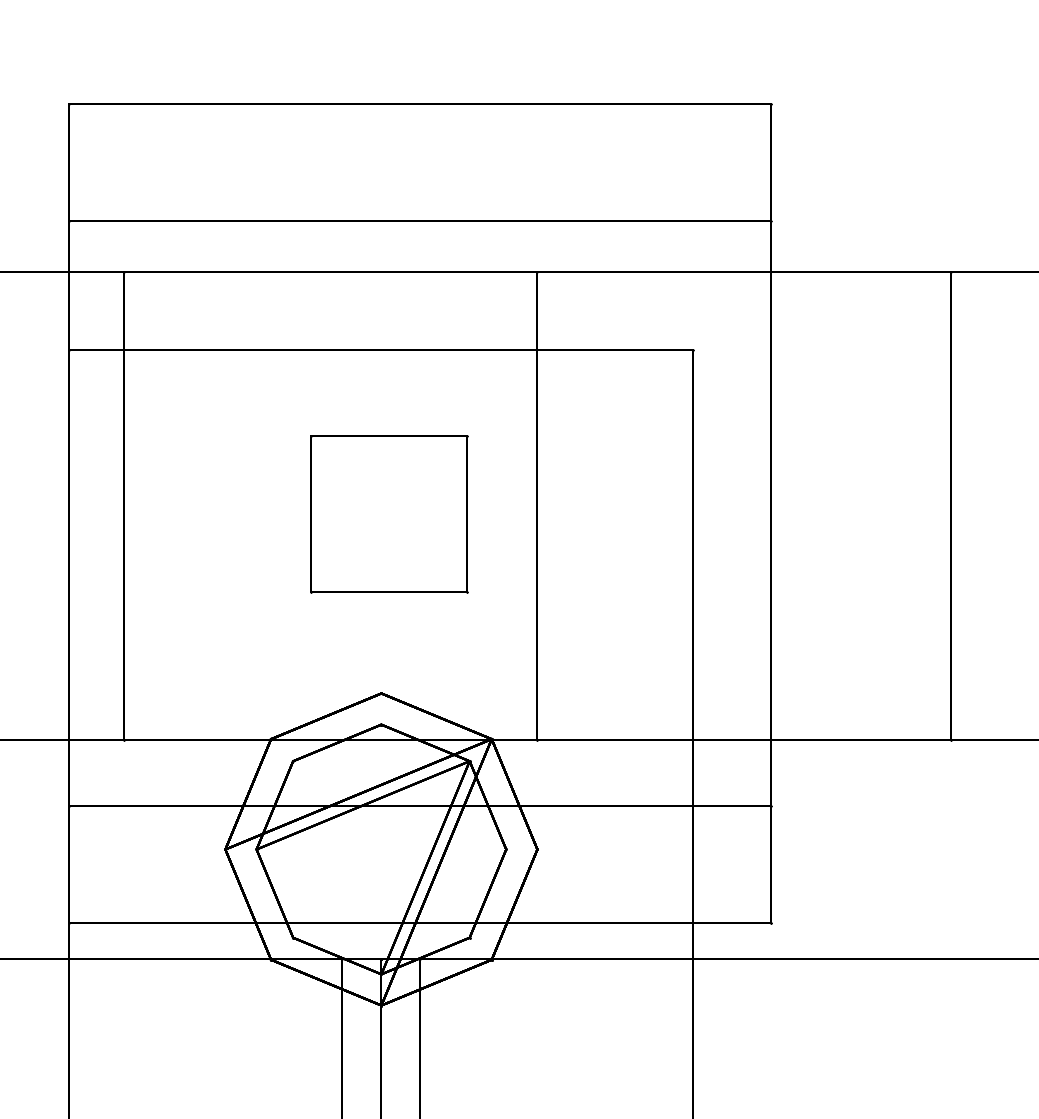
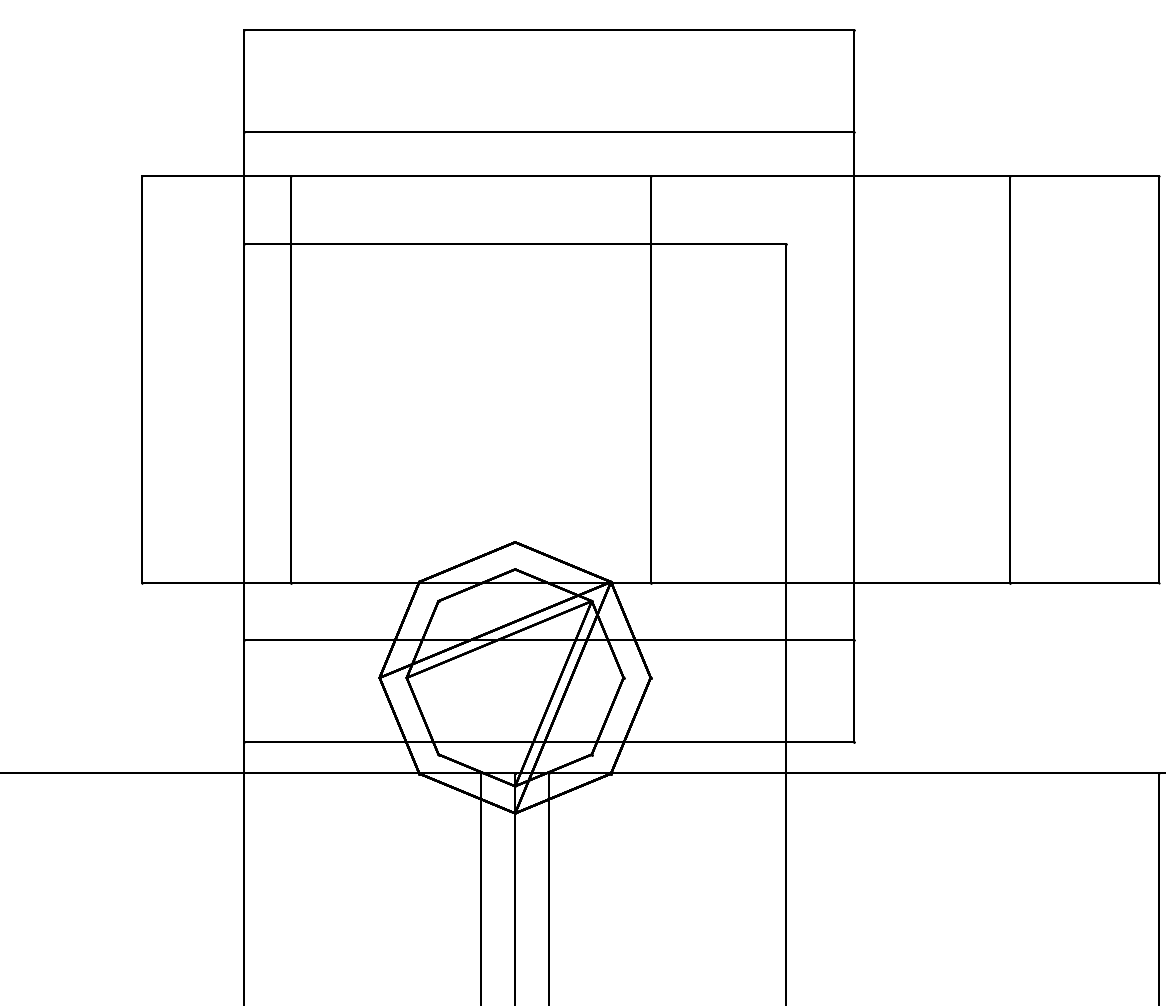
part: (389, 514) -> (522, 386), removed

